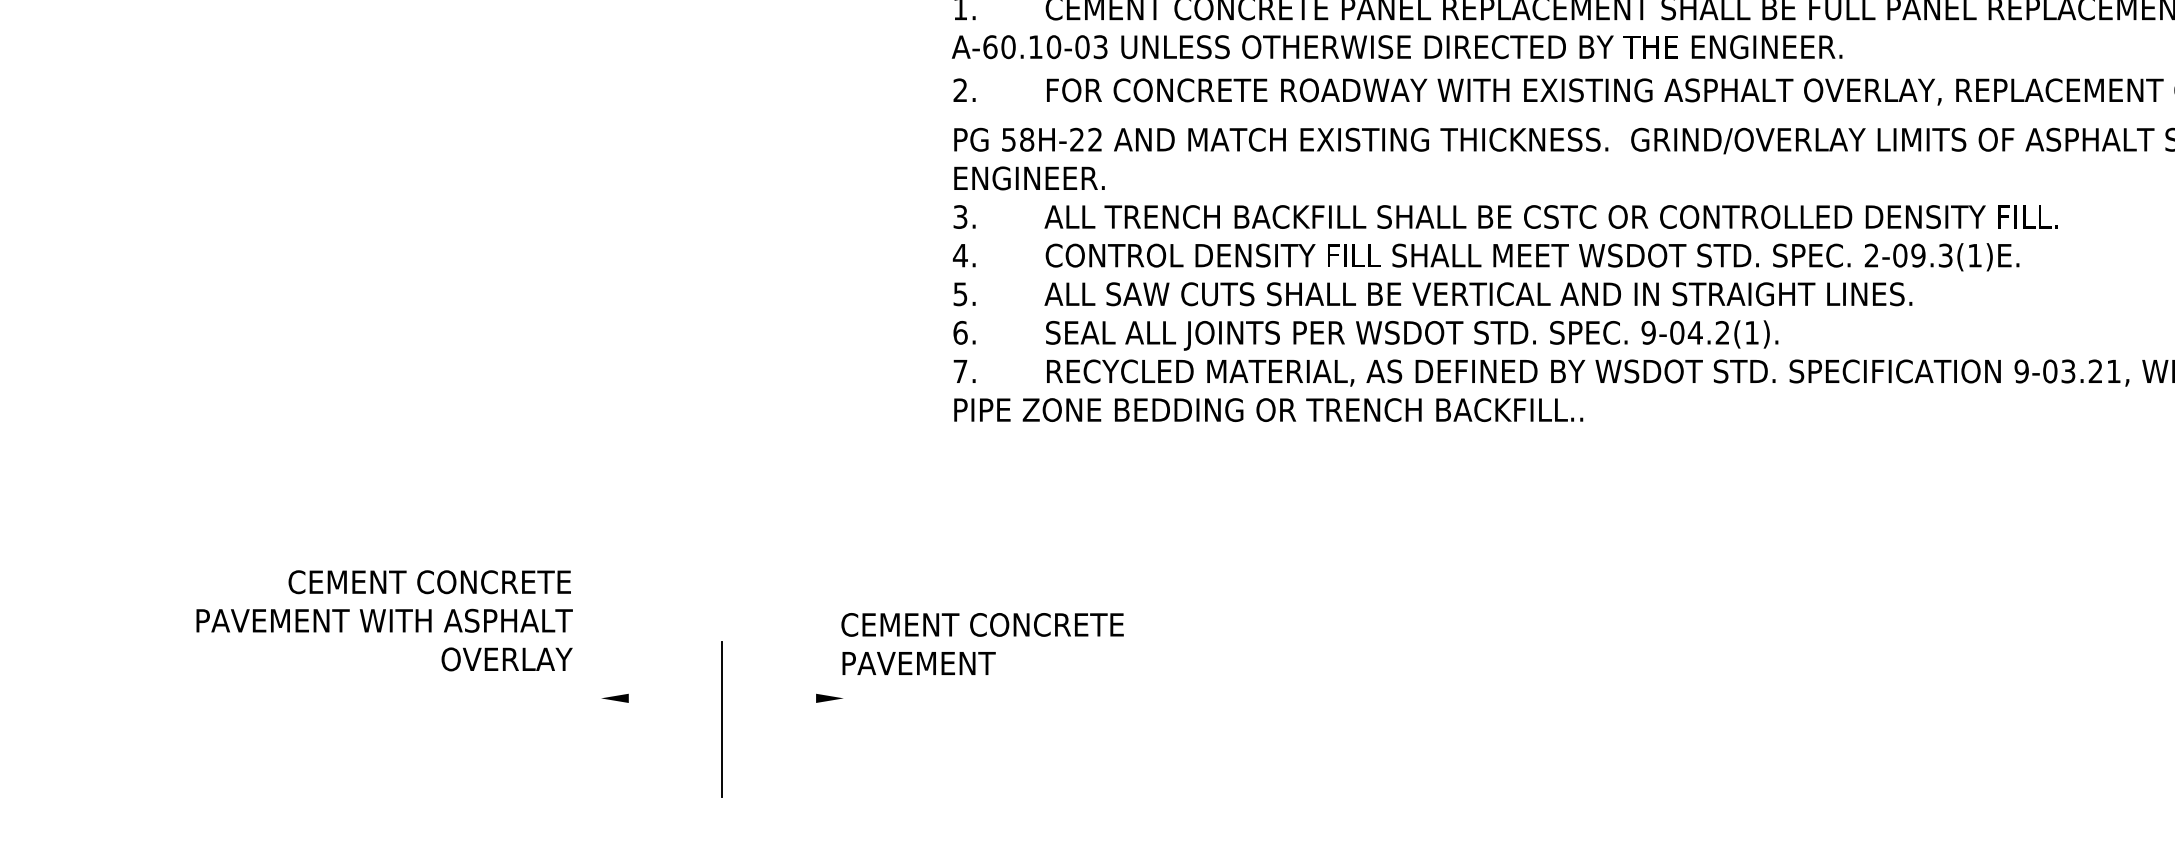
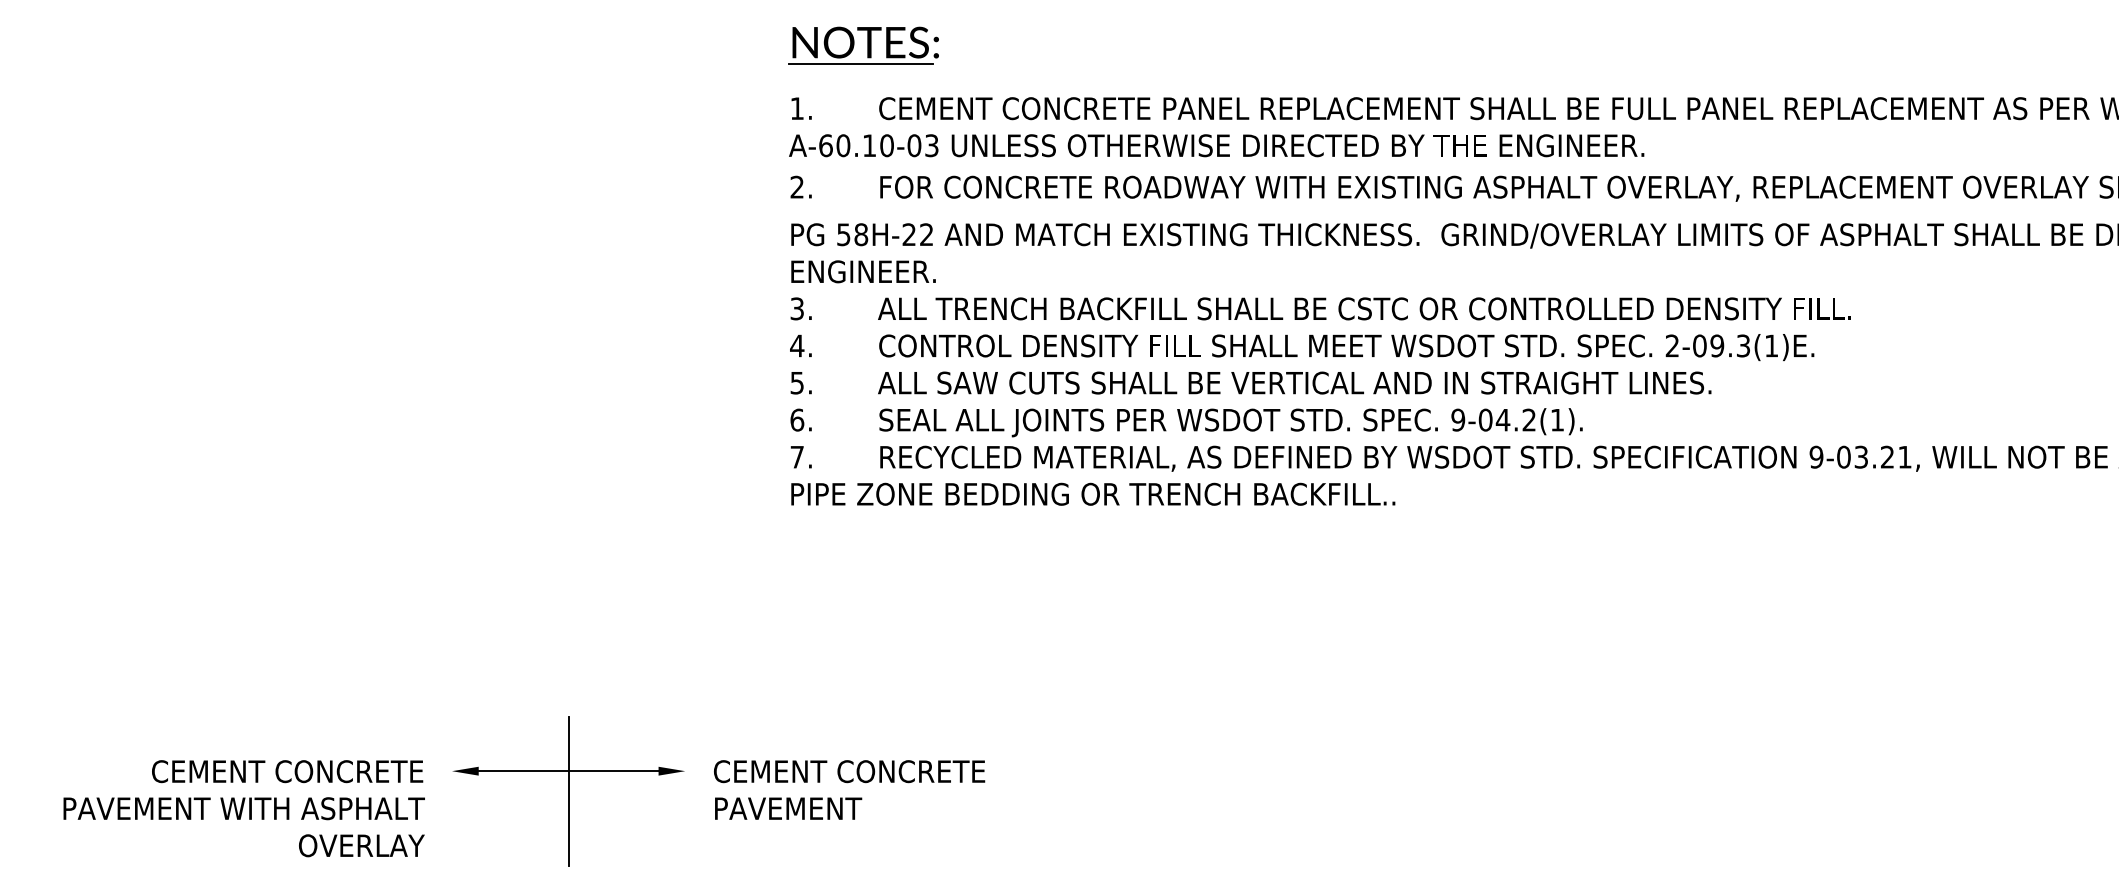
text: (383, 620) -> (243, 808), moved
text: (982, 643) -> (849, 789), moved
line: (722, 698) -> (568, 771), added

